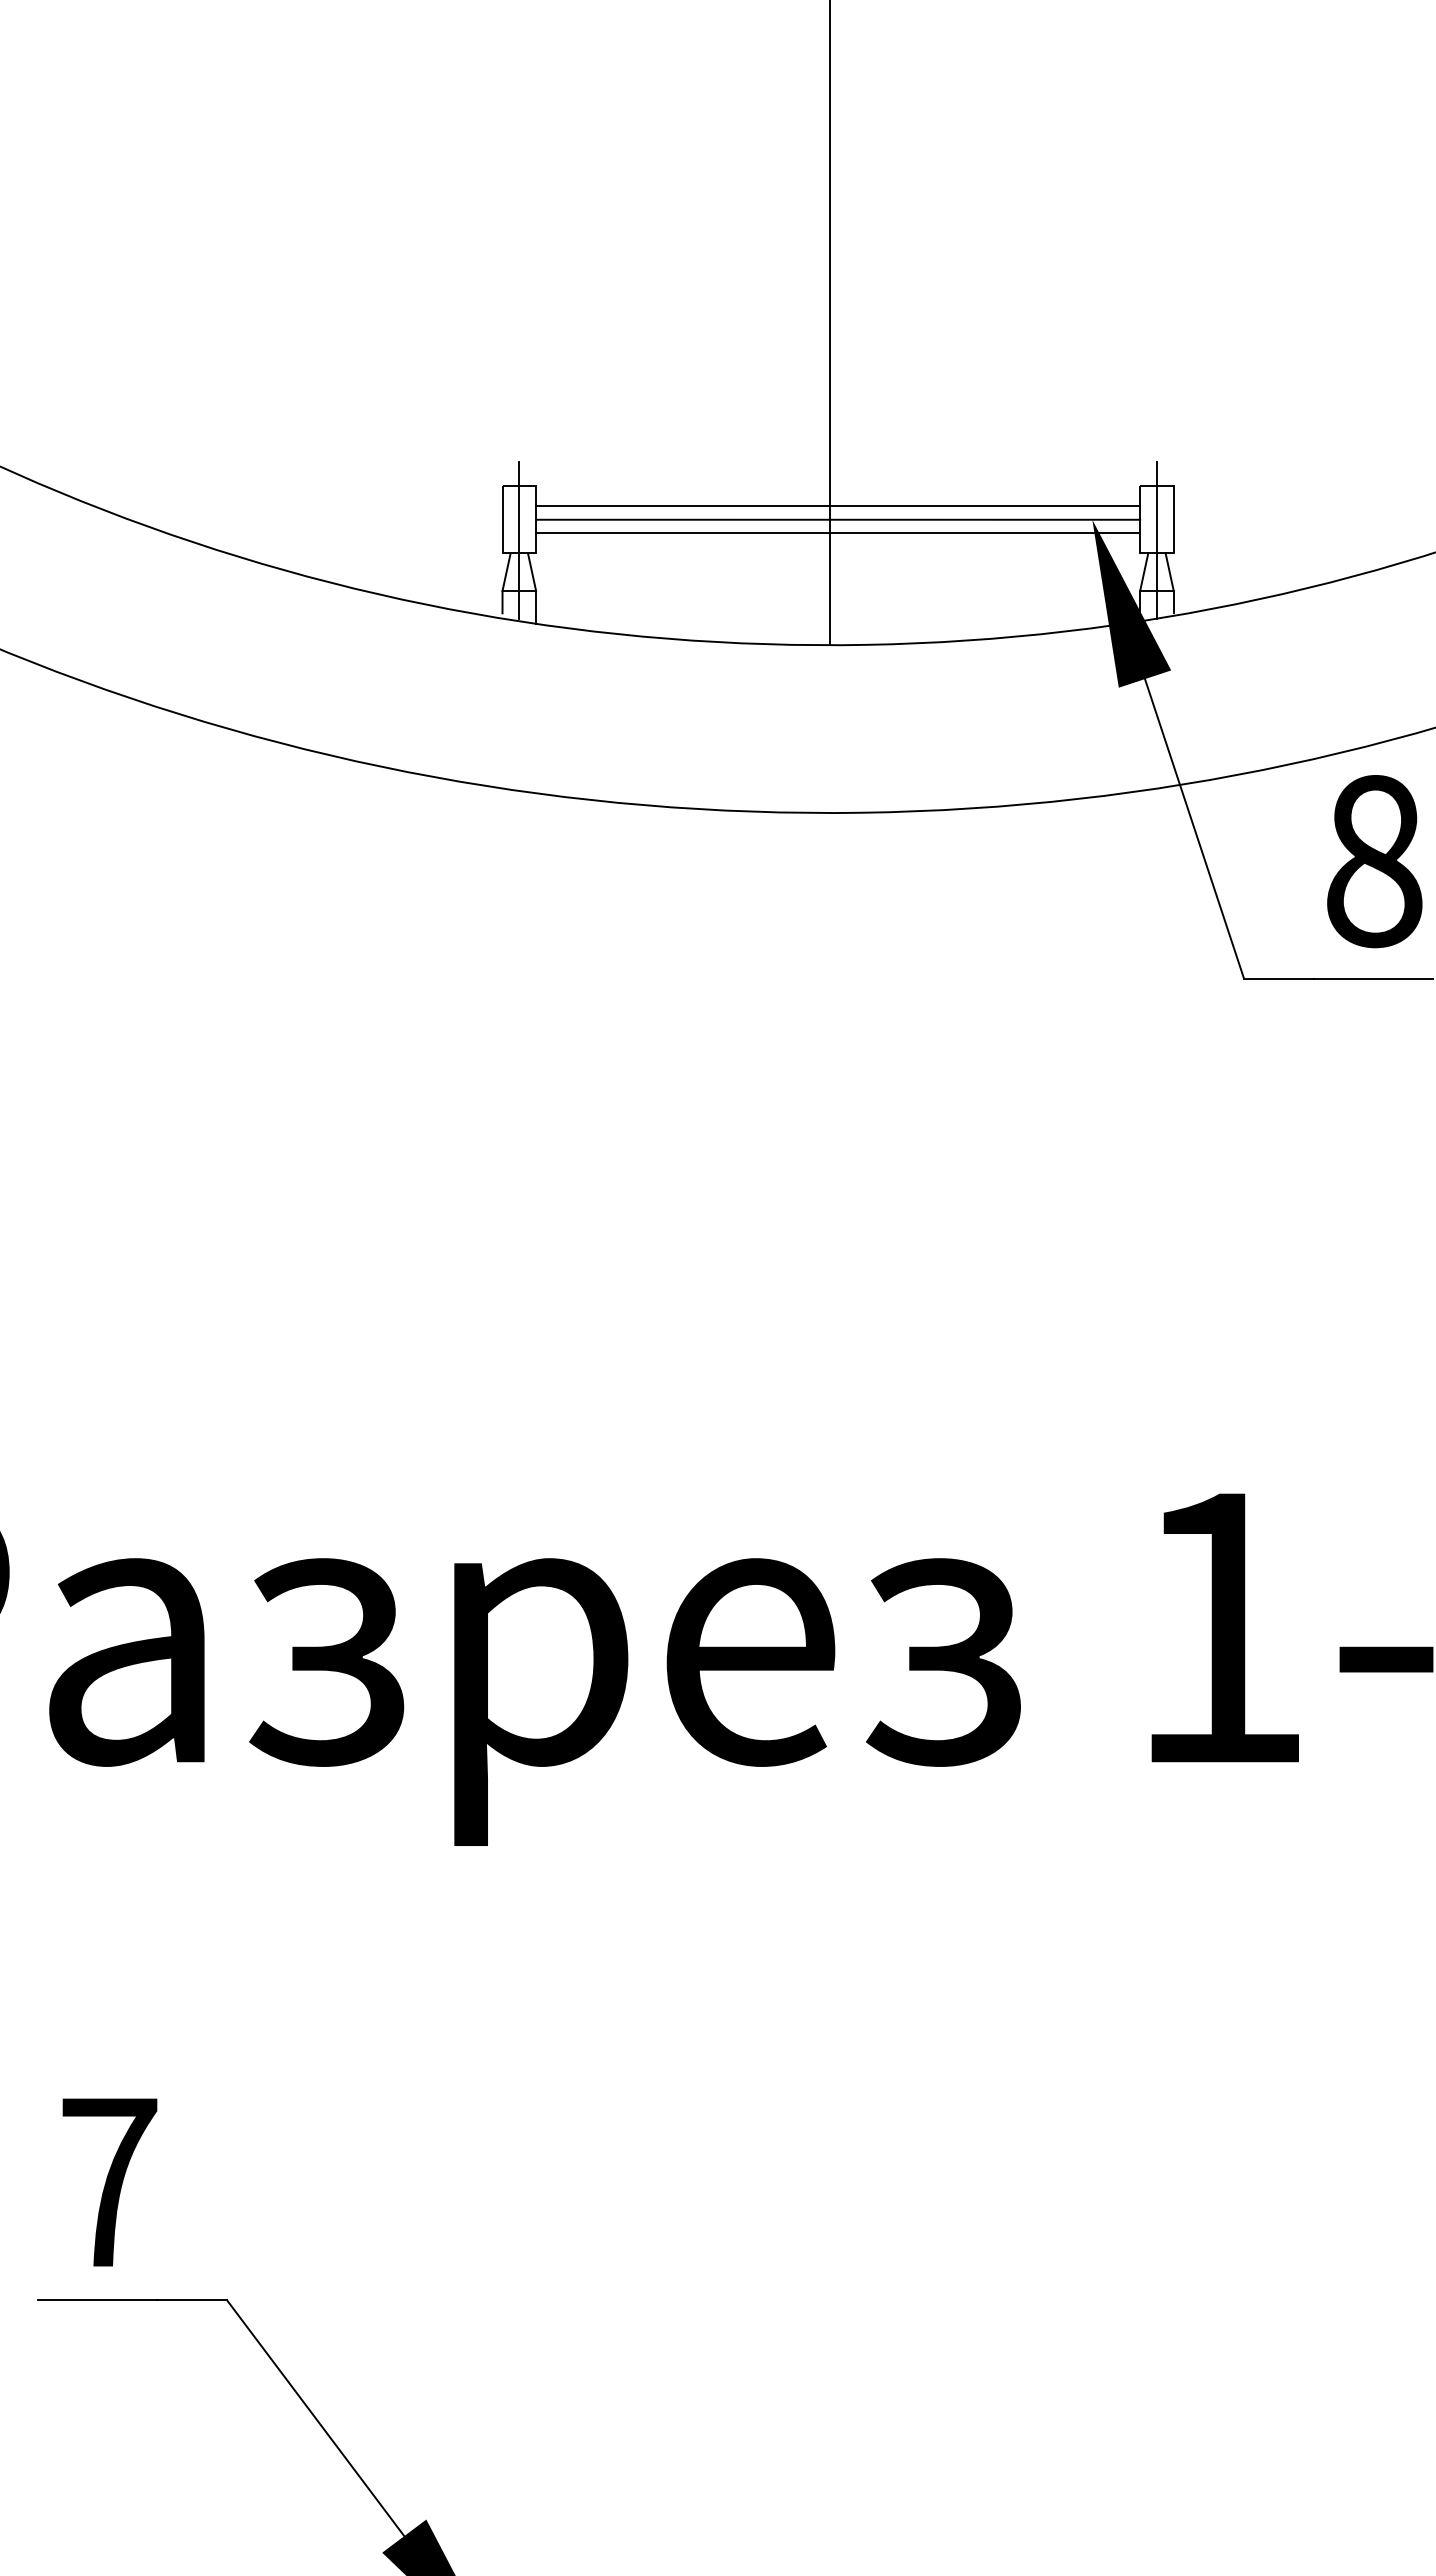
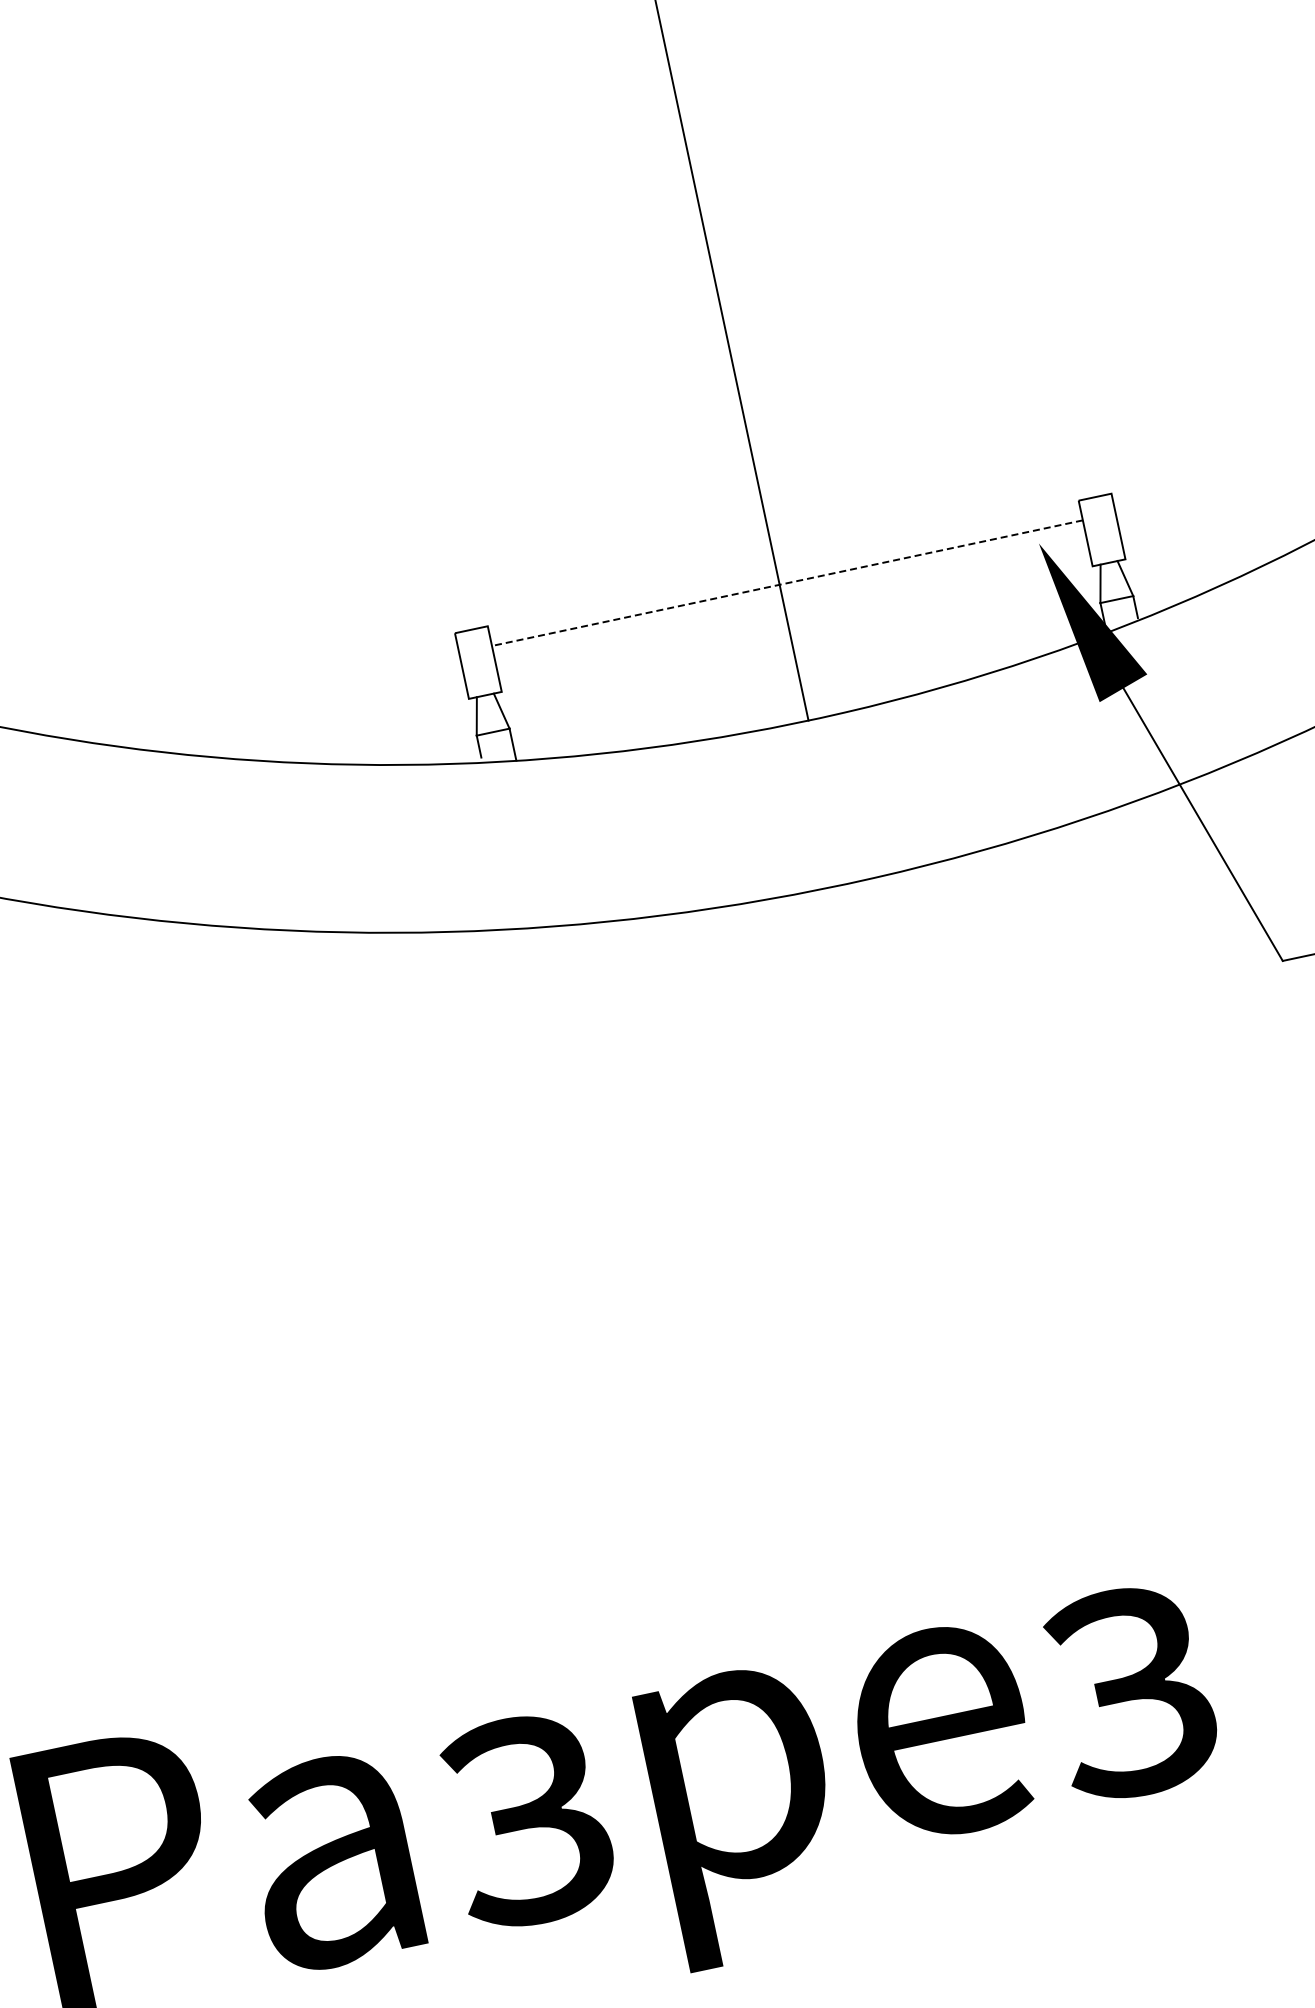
line: (837, 506) -> (786, 583), solid -> dashed
line: (838, 519) -> (790, 595), removed
line: (838, 533) -> (793, 609), removed
line: (519, 540) -> (482, 682), removed
line: (1156, 540) -> (1105, 550), removed

